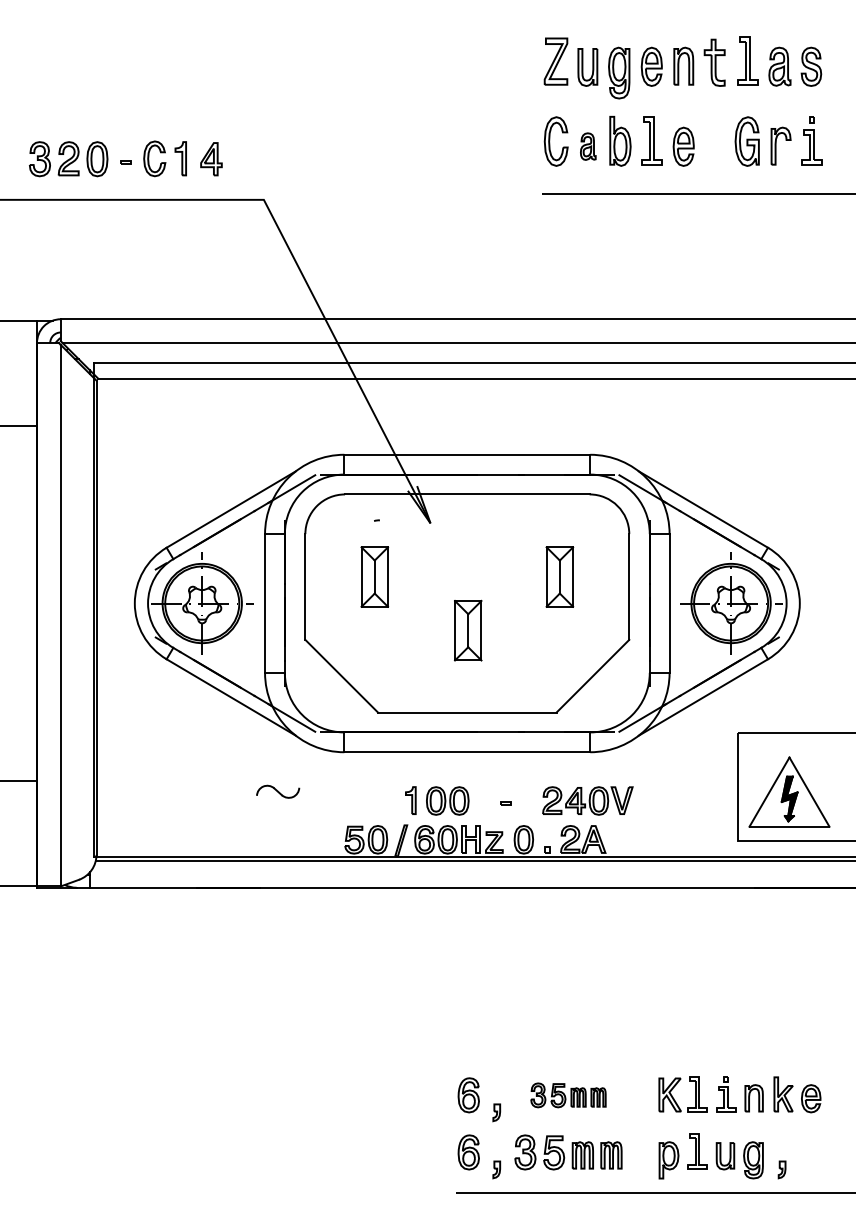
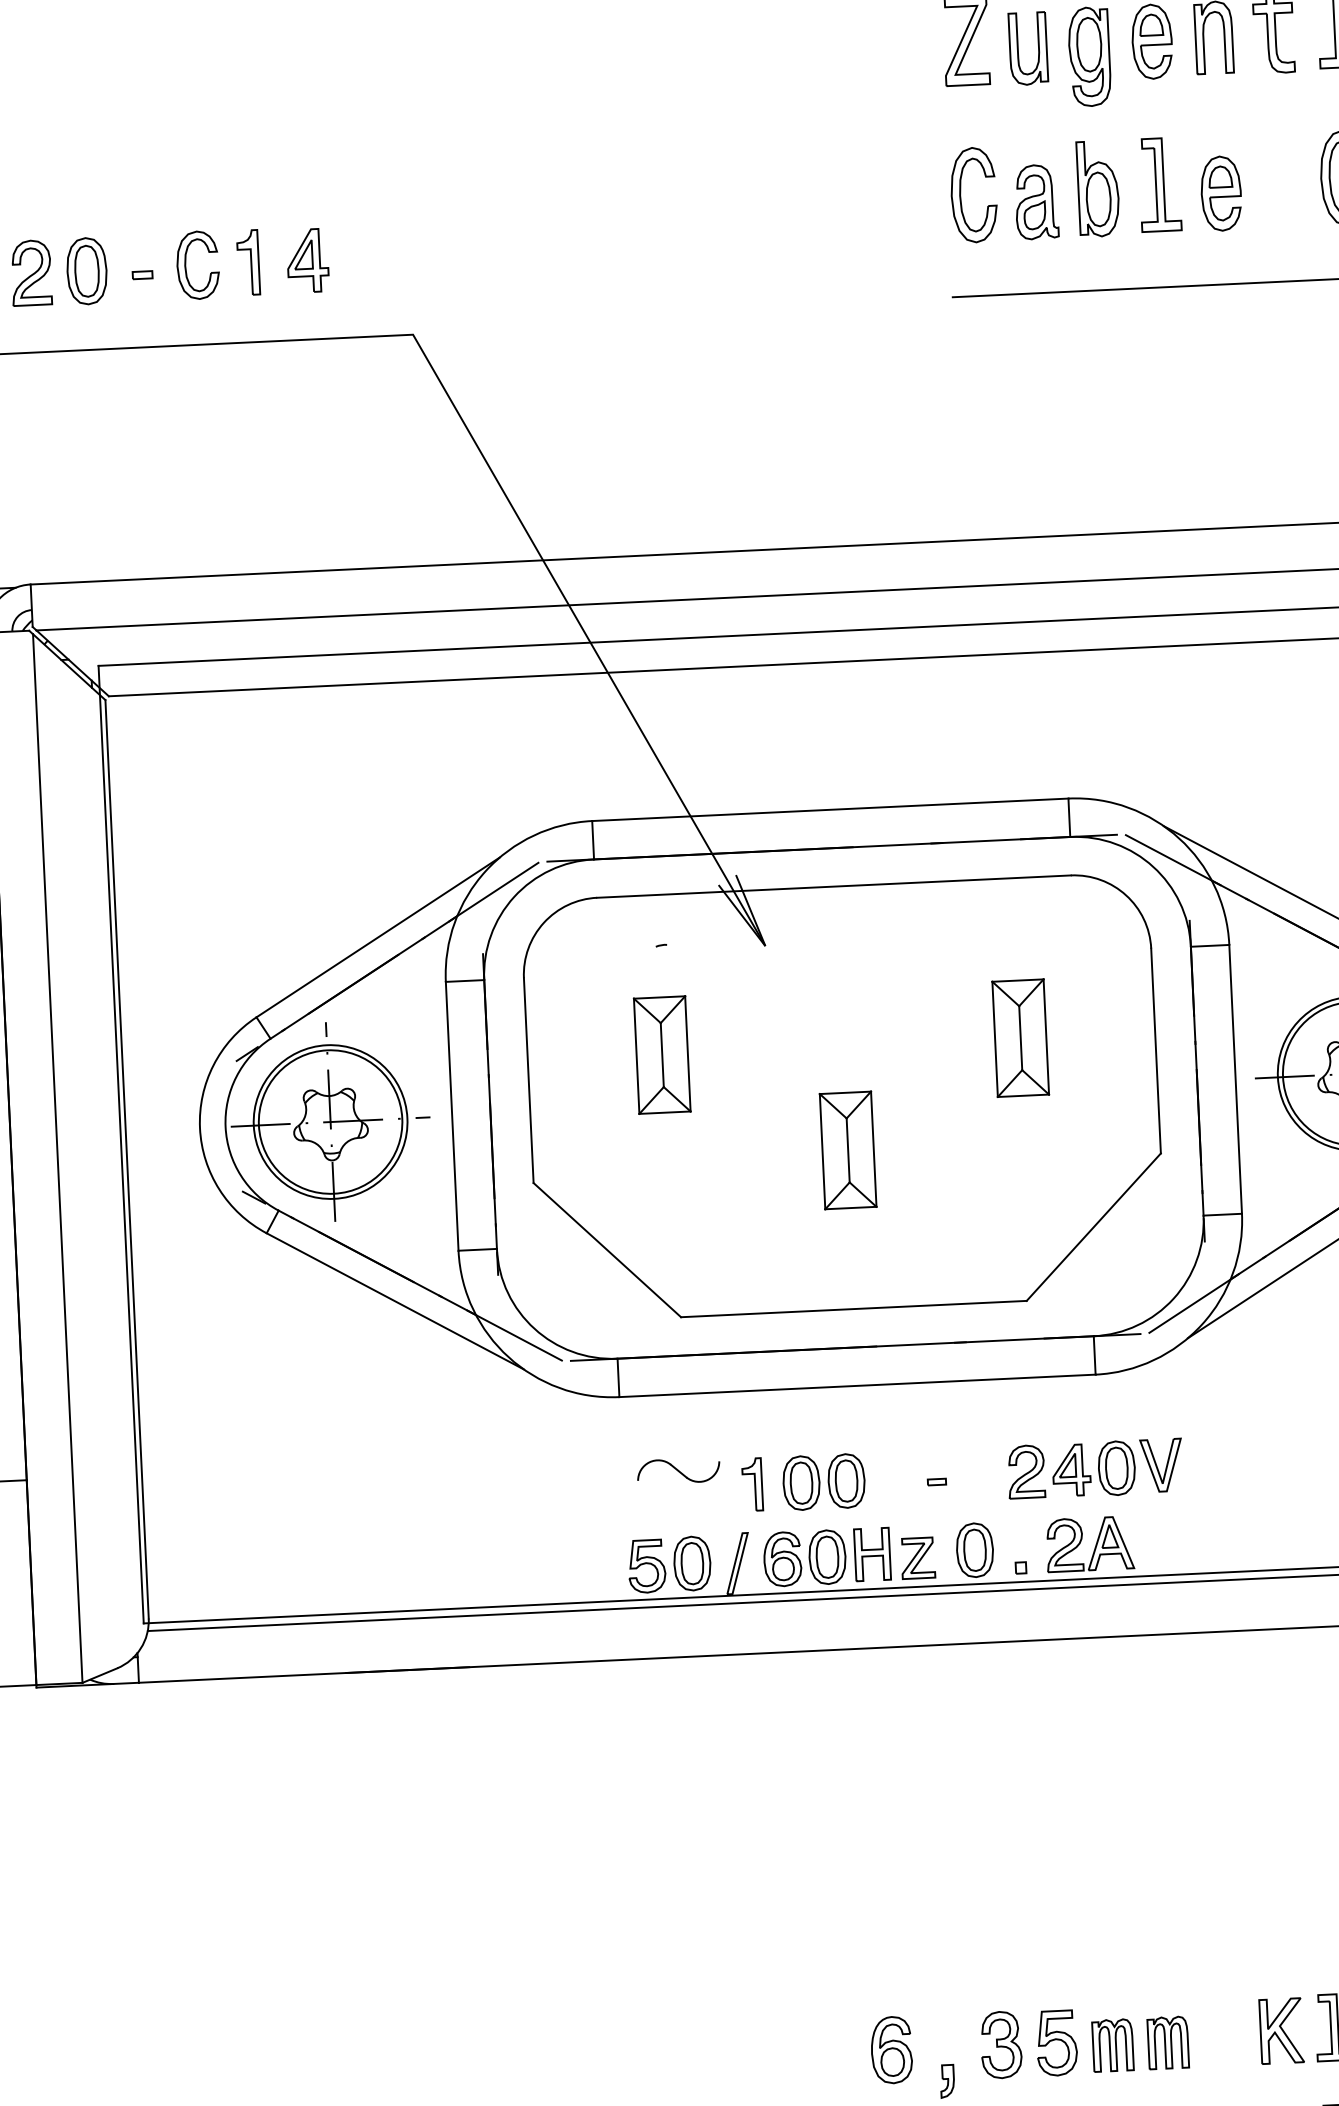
part: (587, 146) -> (1034, 201), size x1.43
part: (278, 791) -> (679, 1470), moved
part: (568, 1095) -> (1084, 2041), size x1.43

